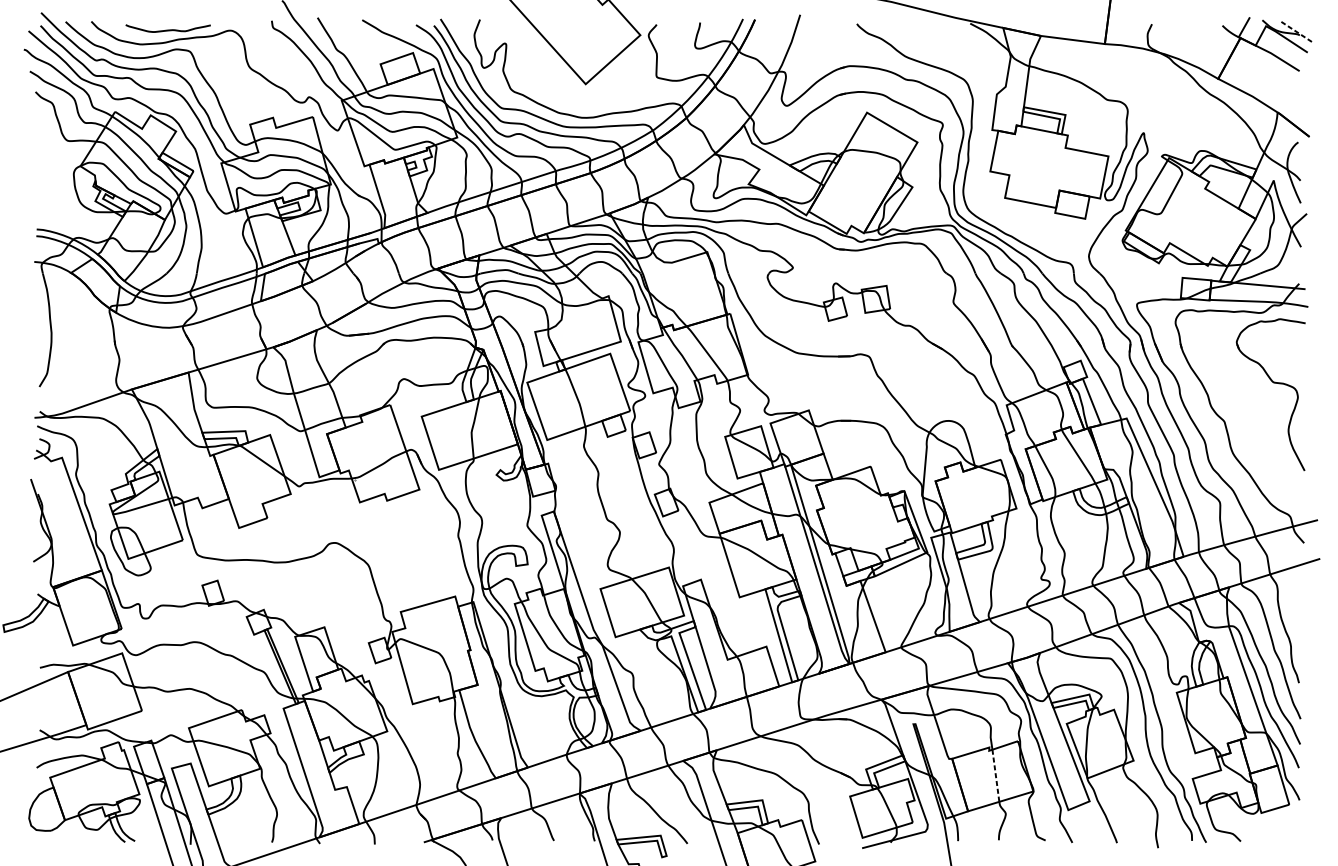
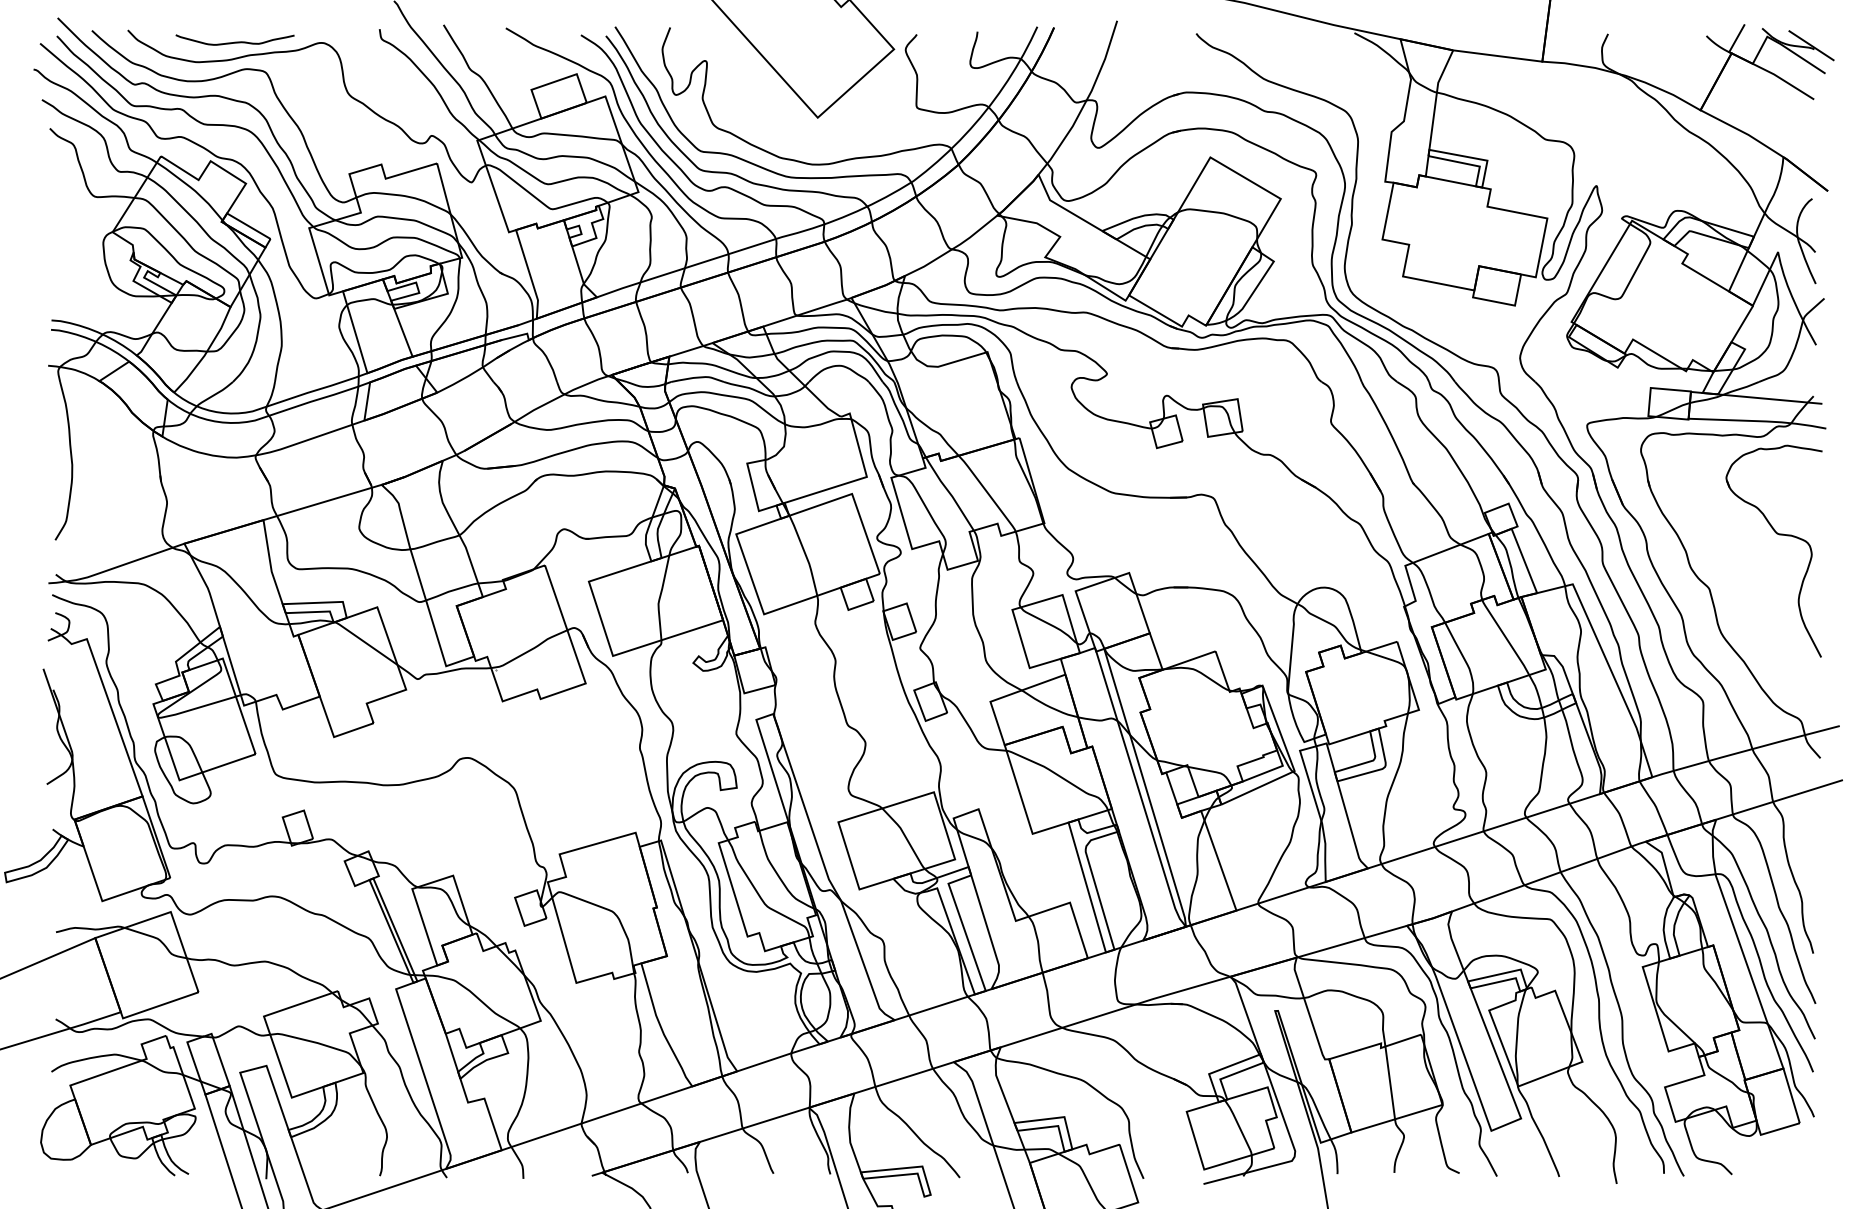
line: (1297, 32) -> (1811, 45), dashed -> solid
line: (996, 775) -> (1390, 1082), dashed -> solid

